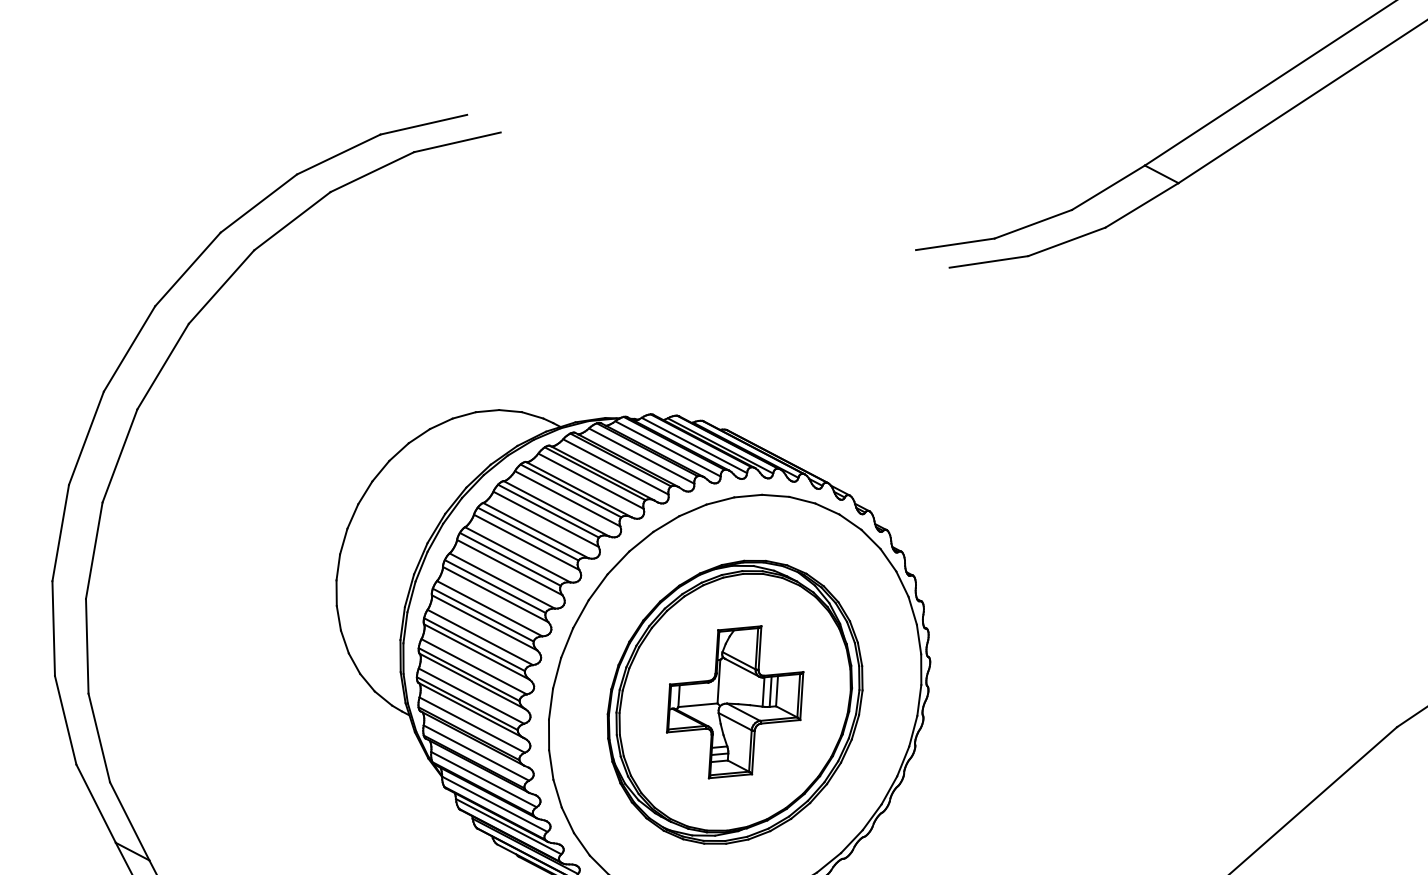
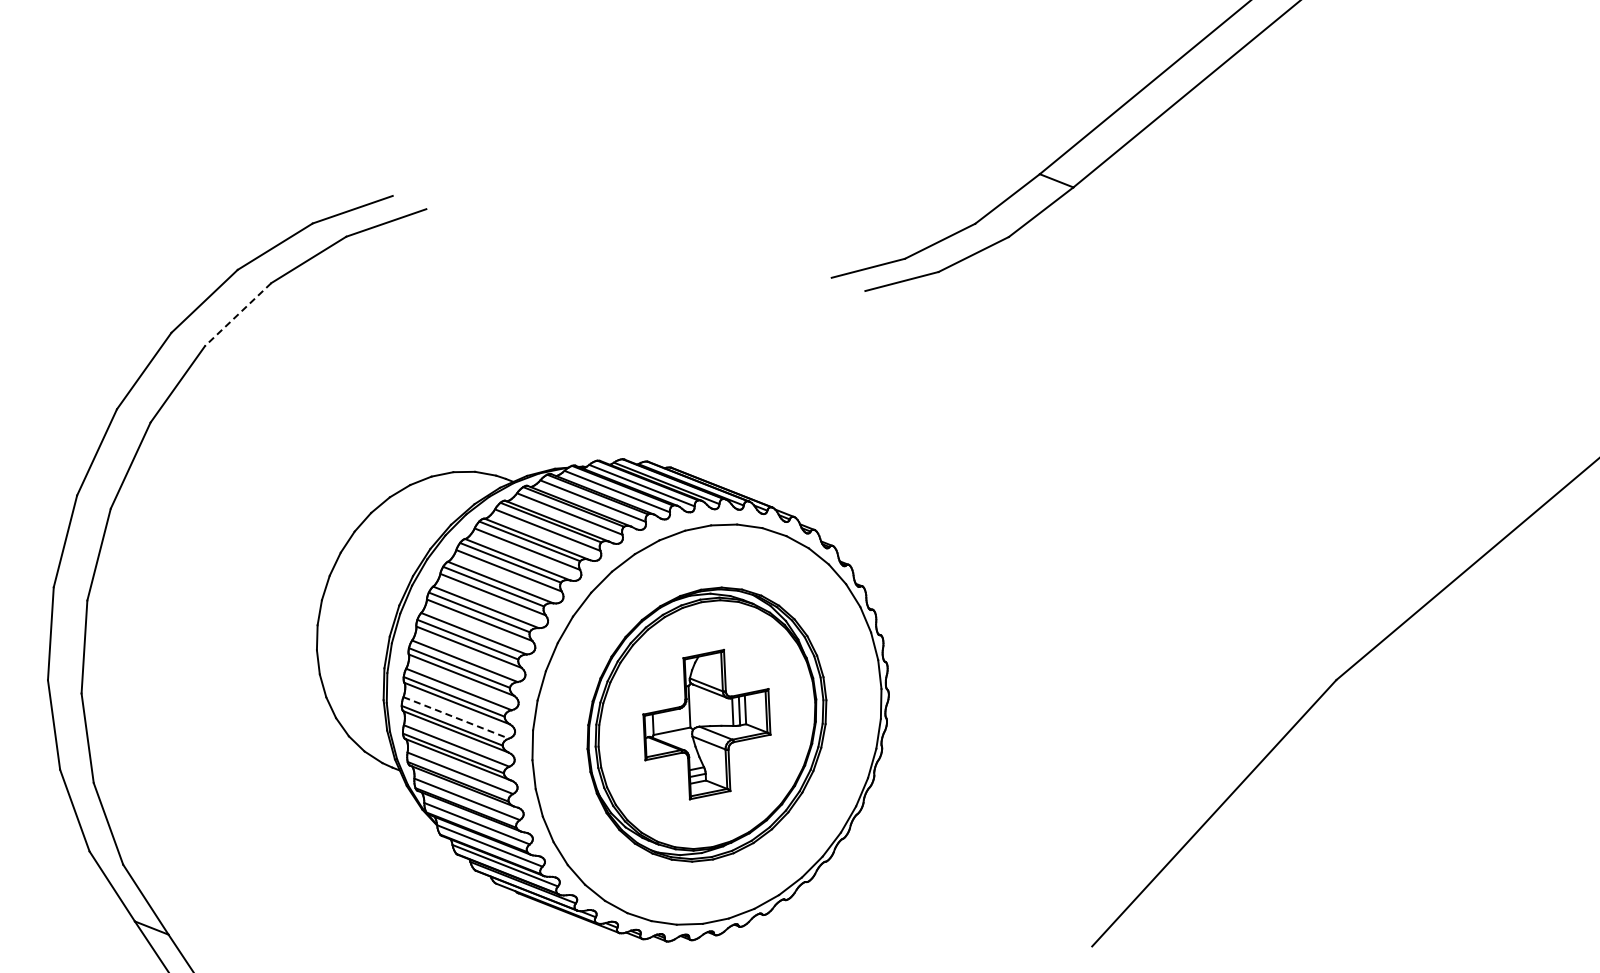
line: (292, 221) -> (238, 314), solid -> dashed
line: (474, 666) -> (456, 717), solid -> dashed

